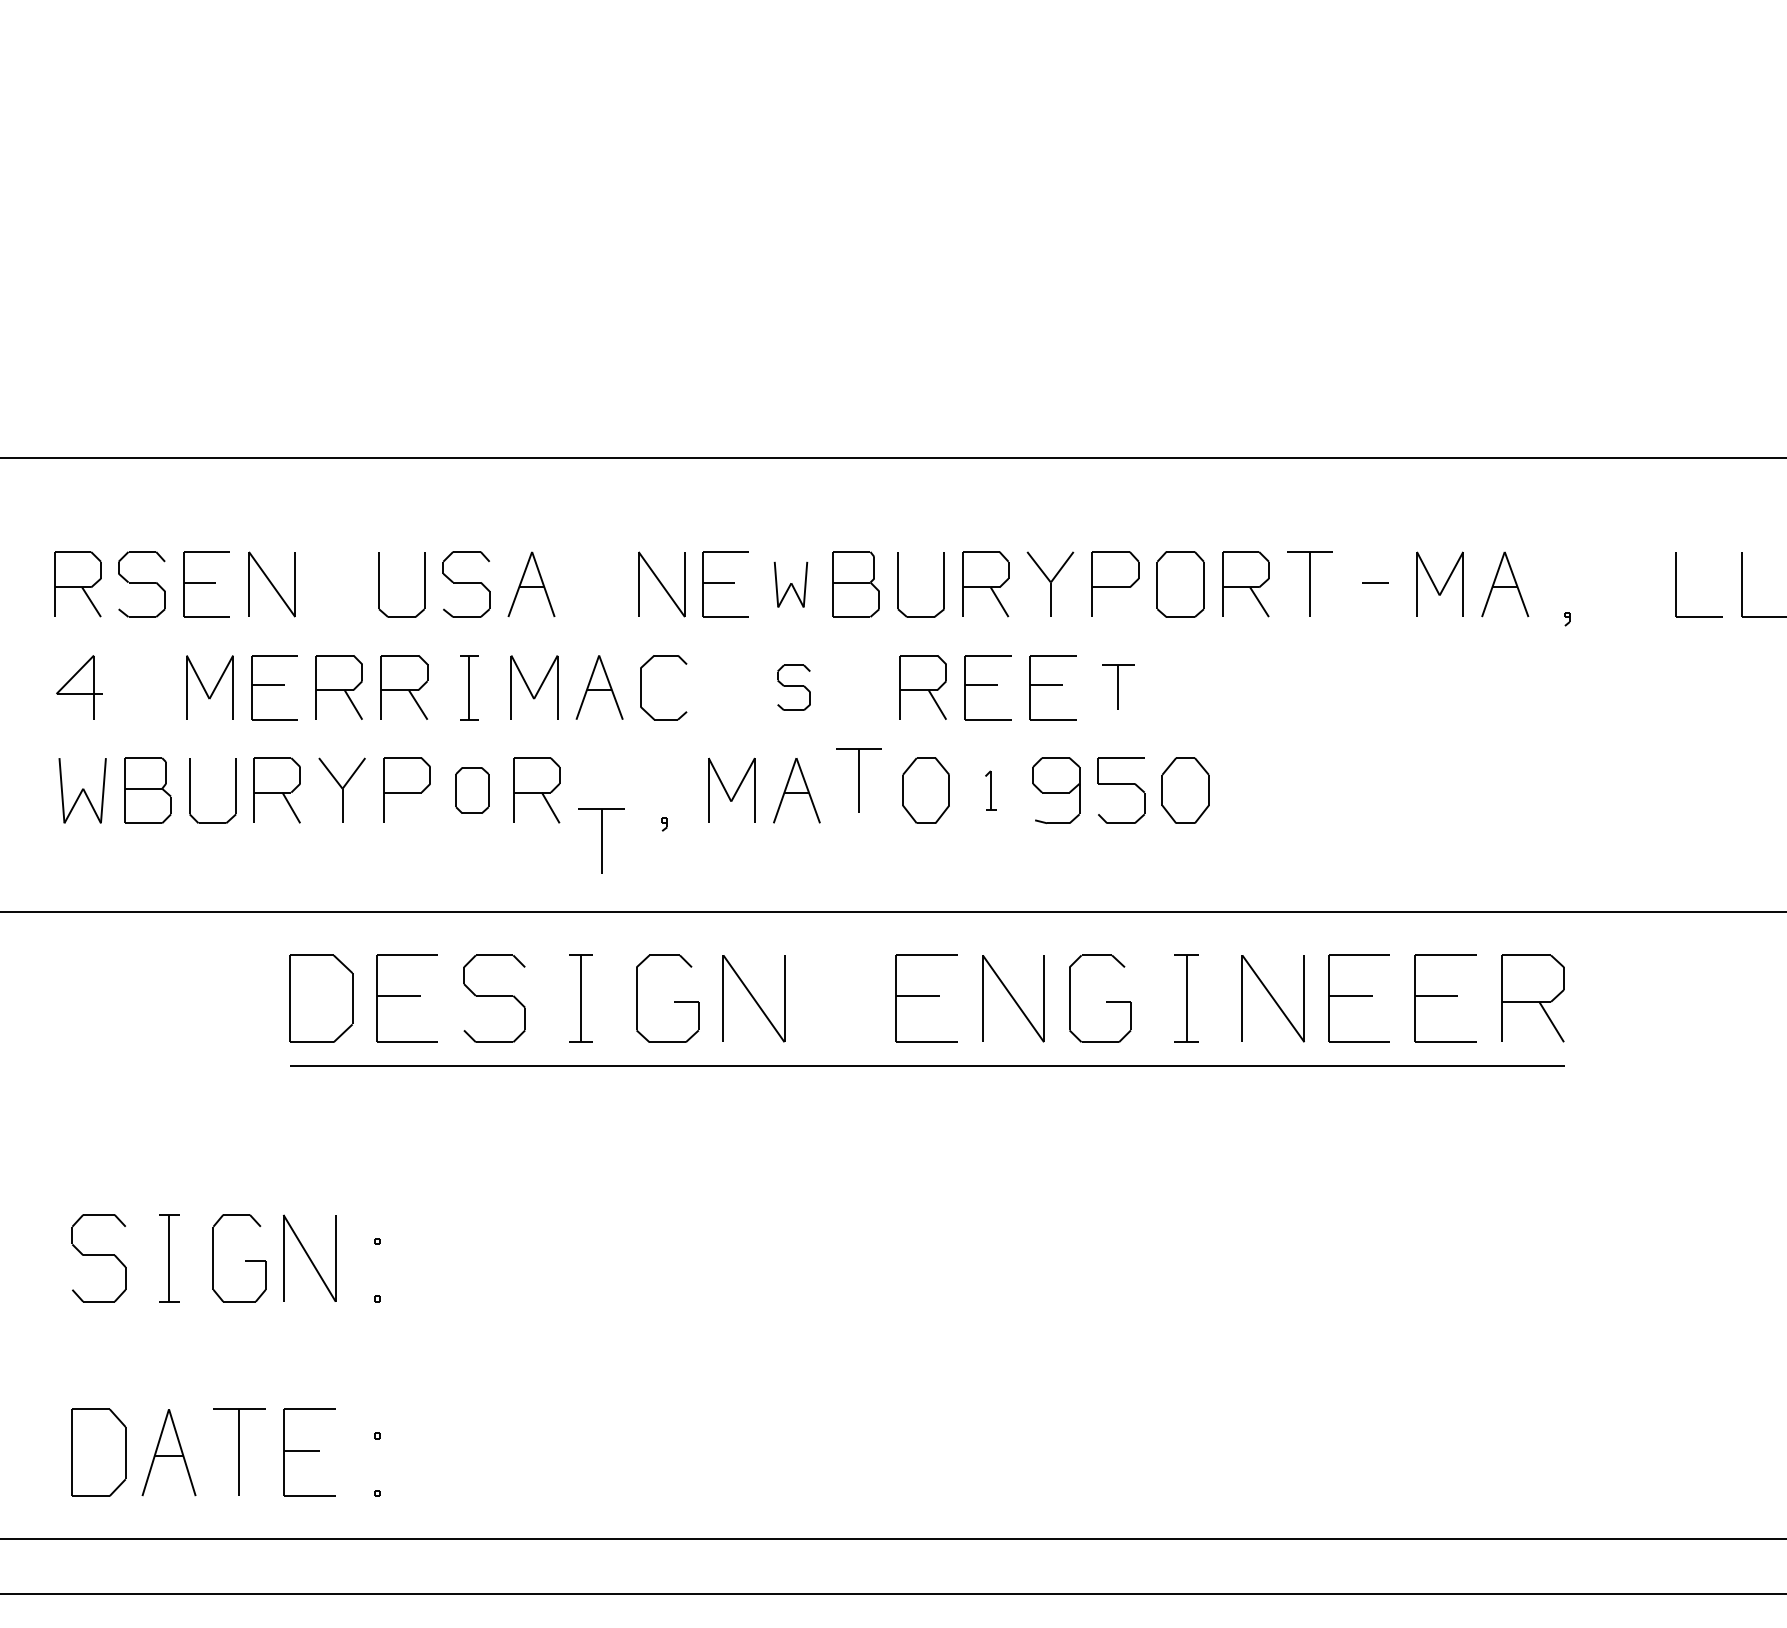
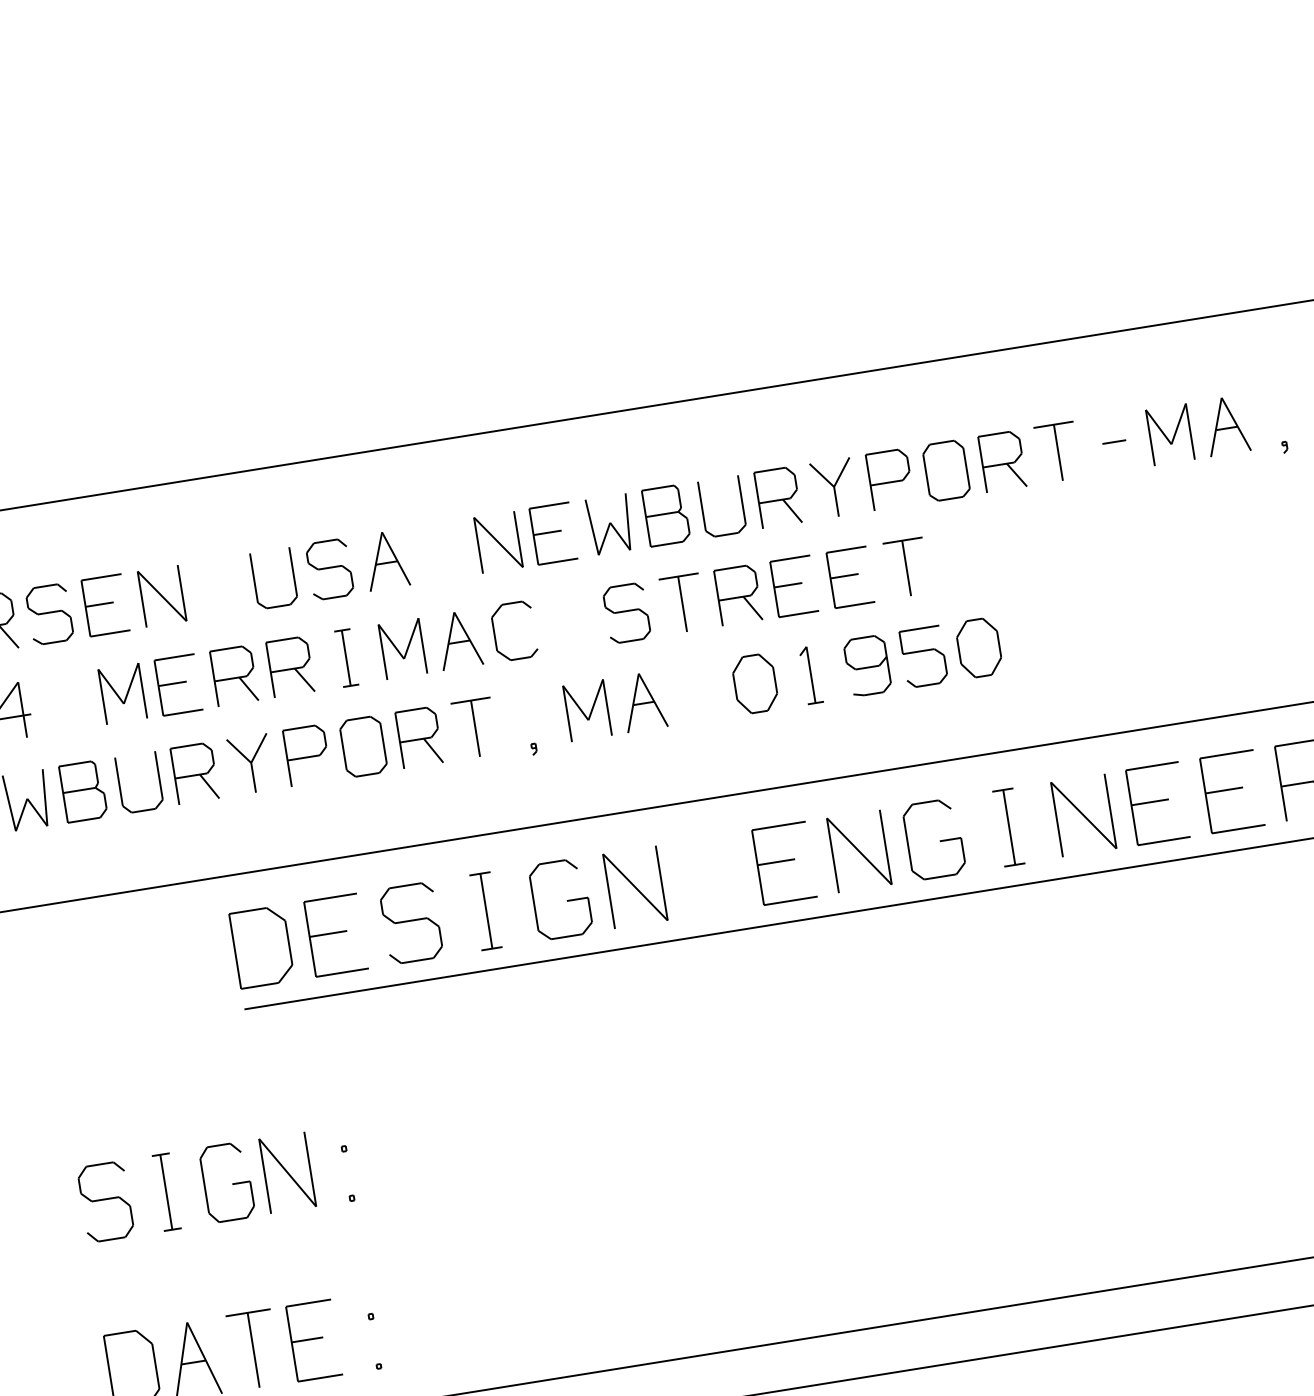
part: (790, 584) -> (609, 524), size x1.43
part: (793, 687) -> (626, 613), size x1.43
part: (1118, 687) -> (906, 568), size x1.43
part: (858, 780) -> (682, 604), moved
part: (472, 790) -> (363, 746), size x1.43
part: (990, 790) -> (810, 674), size x1.67
part: (601, 840) -> (474, 727), moved

